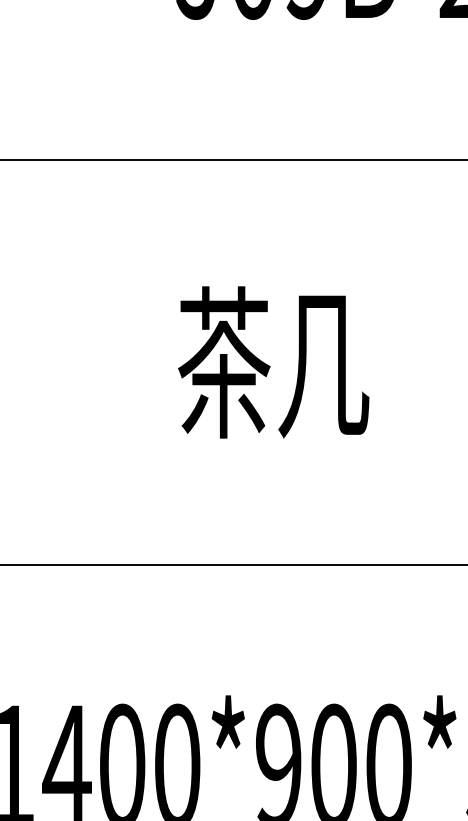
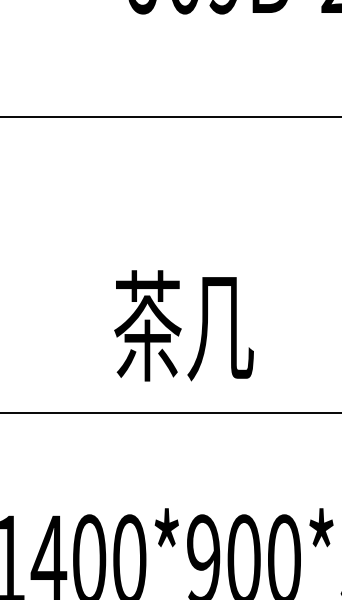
text: (272, 361) -> (183, 325), moved

